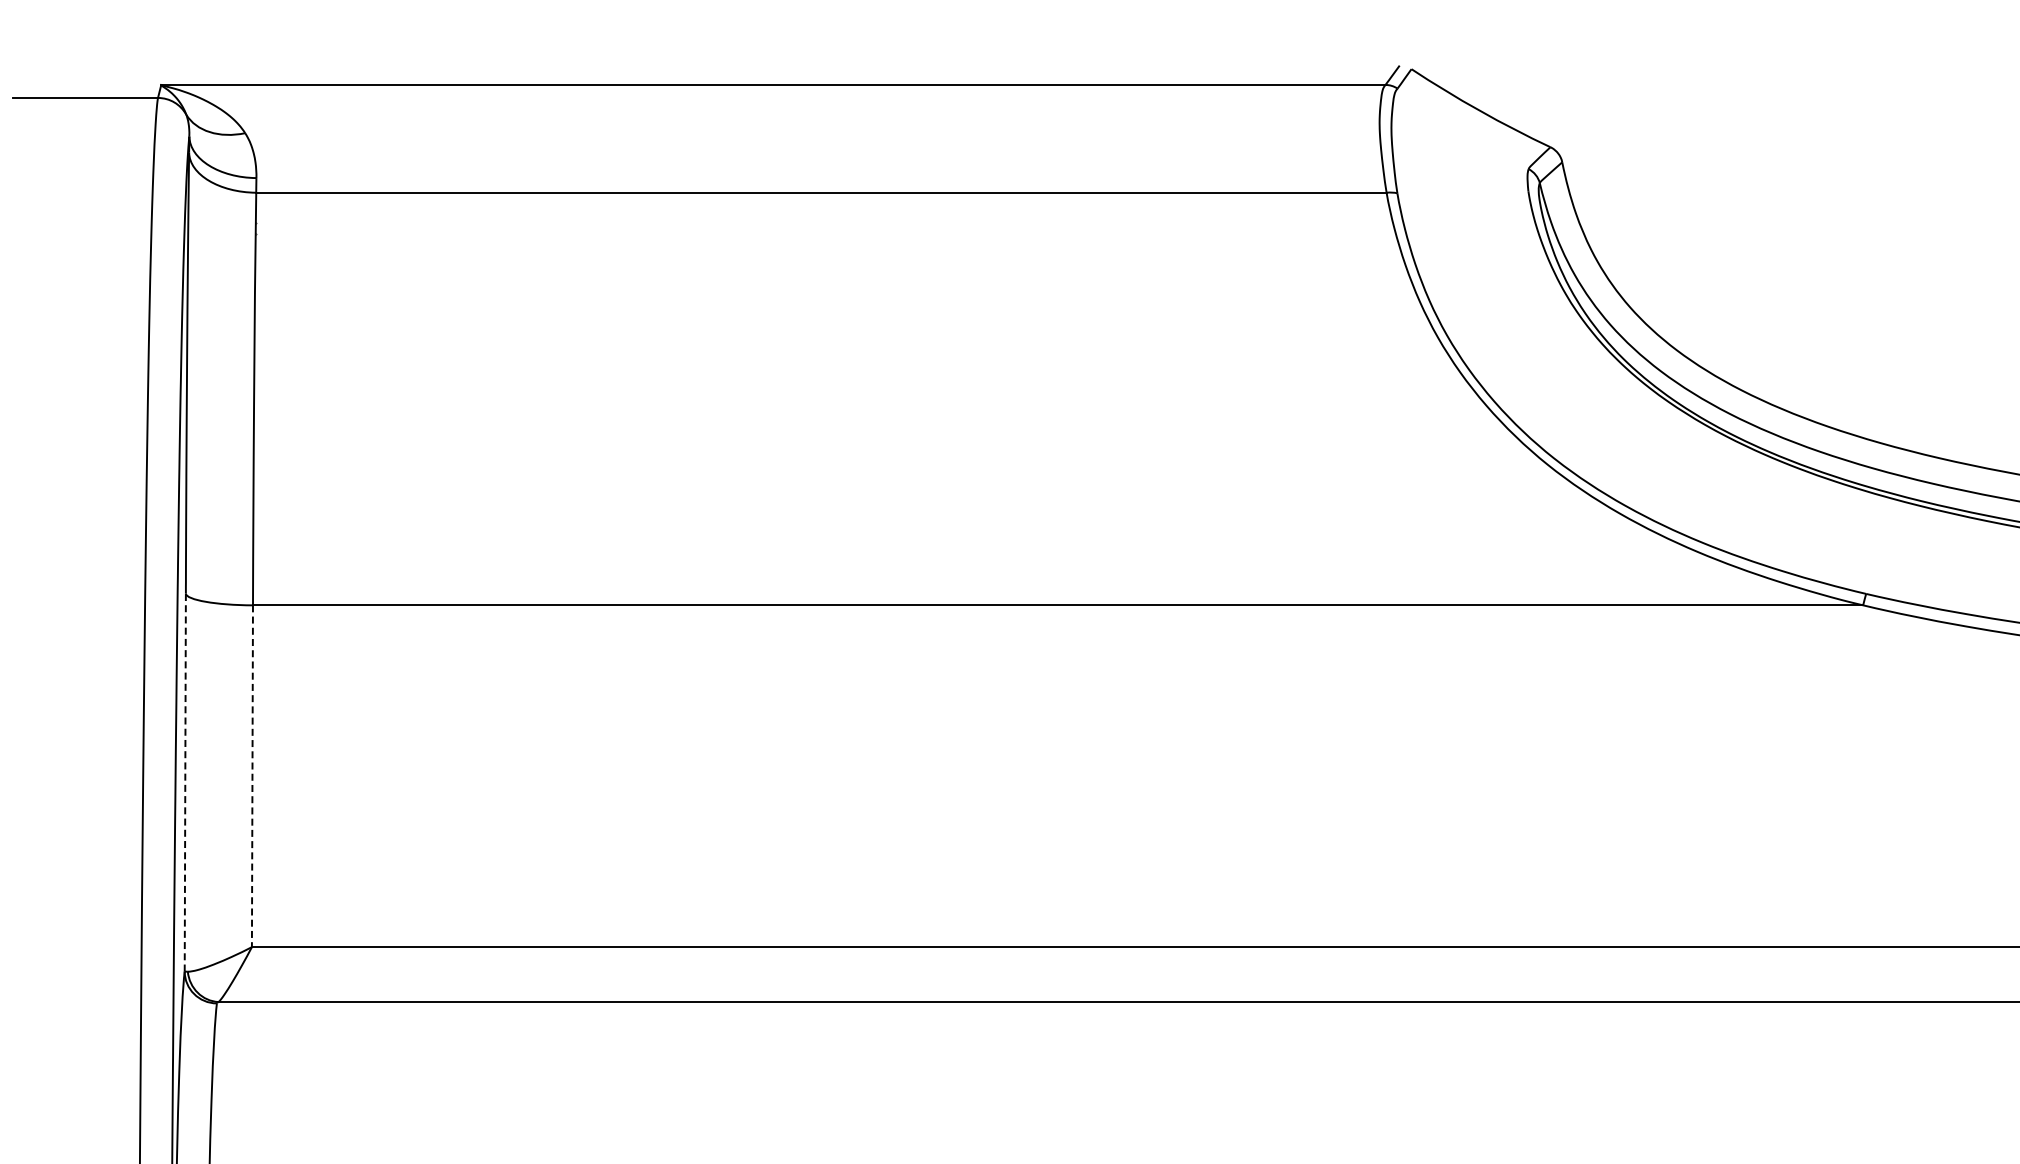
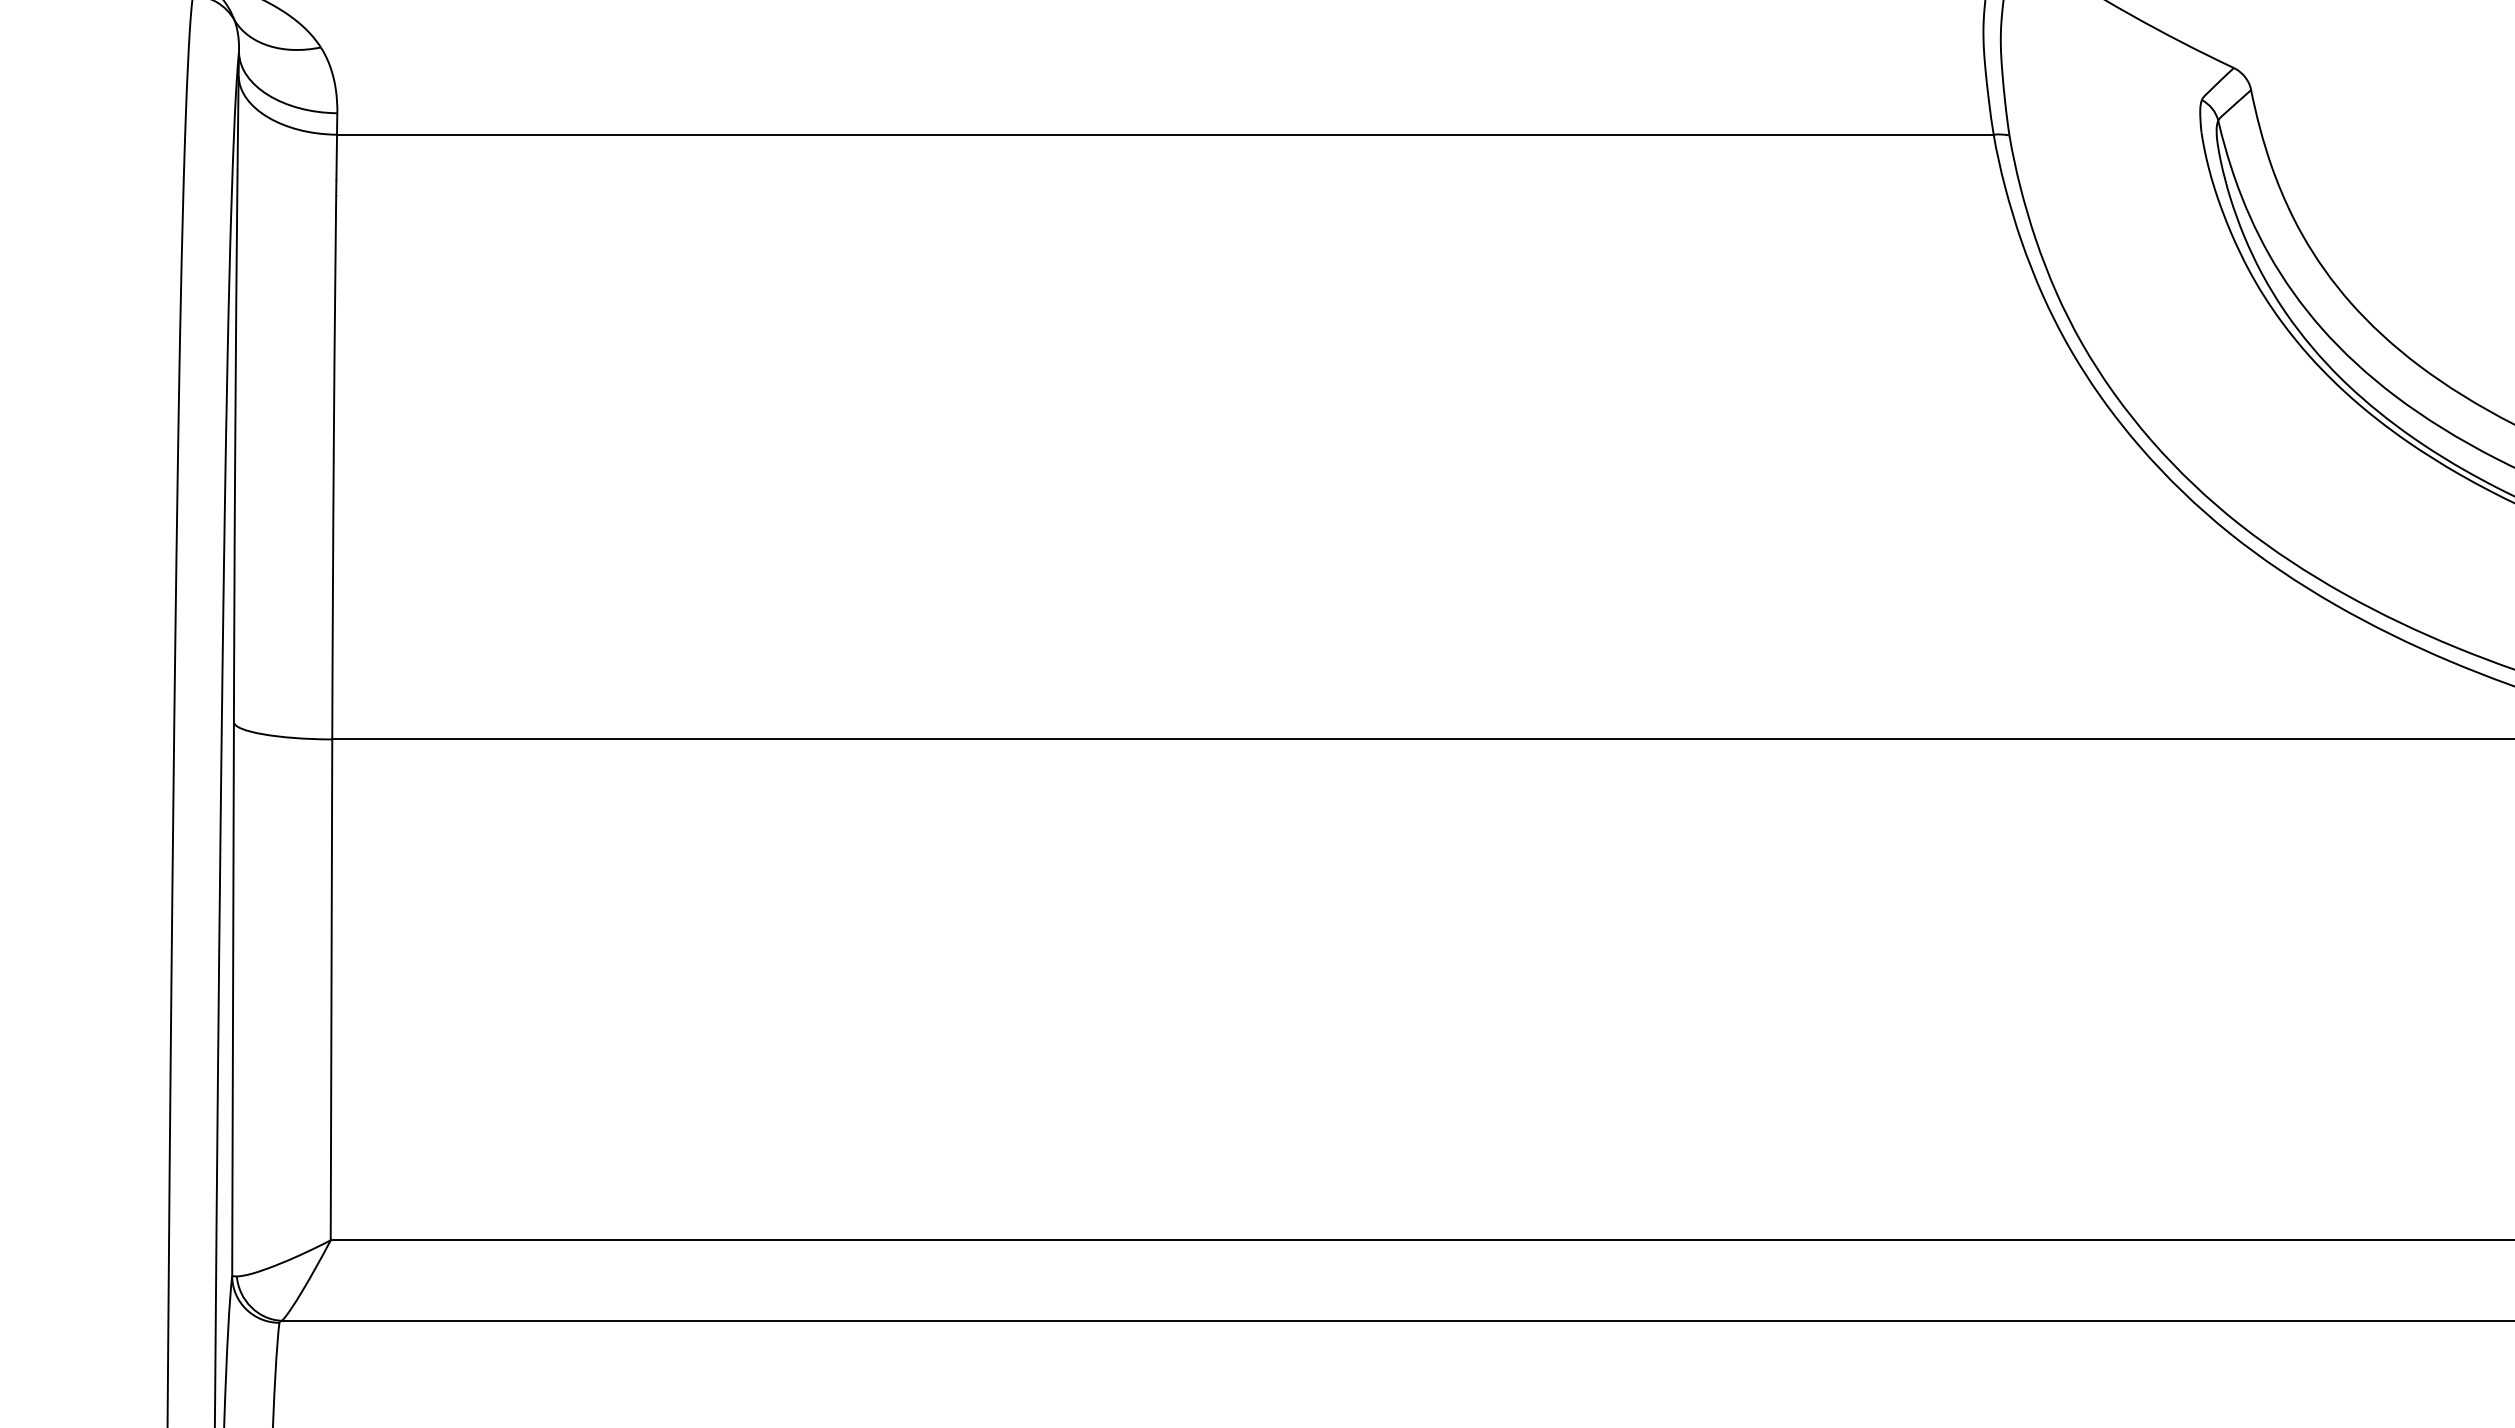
line: (252, 776) -> (331, 990), dashed -> solid
line: (185, 782) -> (233, 999), dashed -> solid

